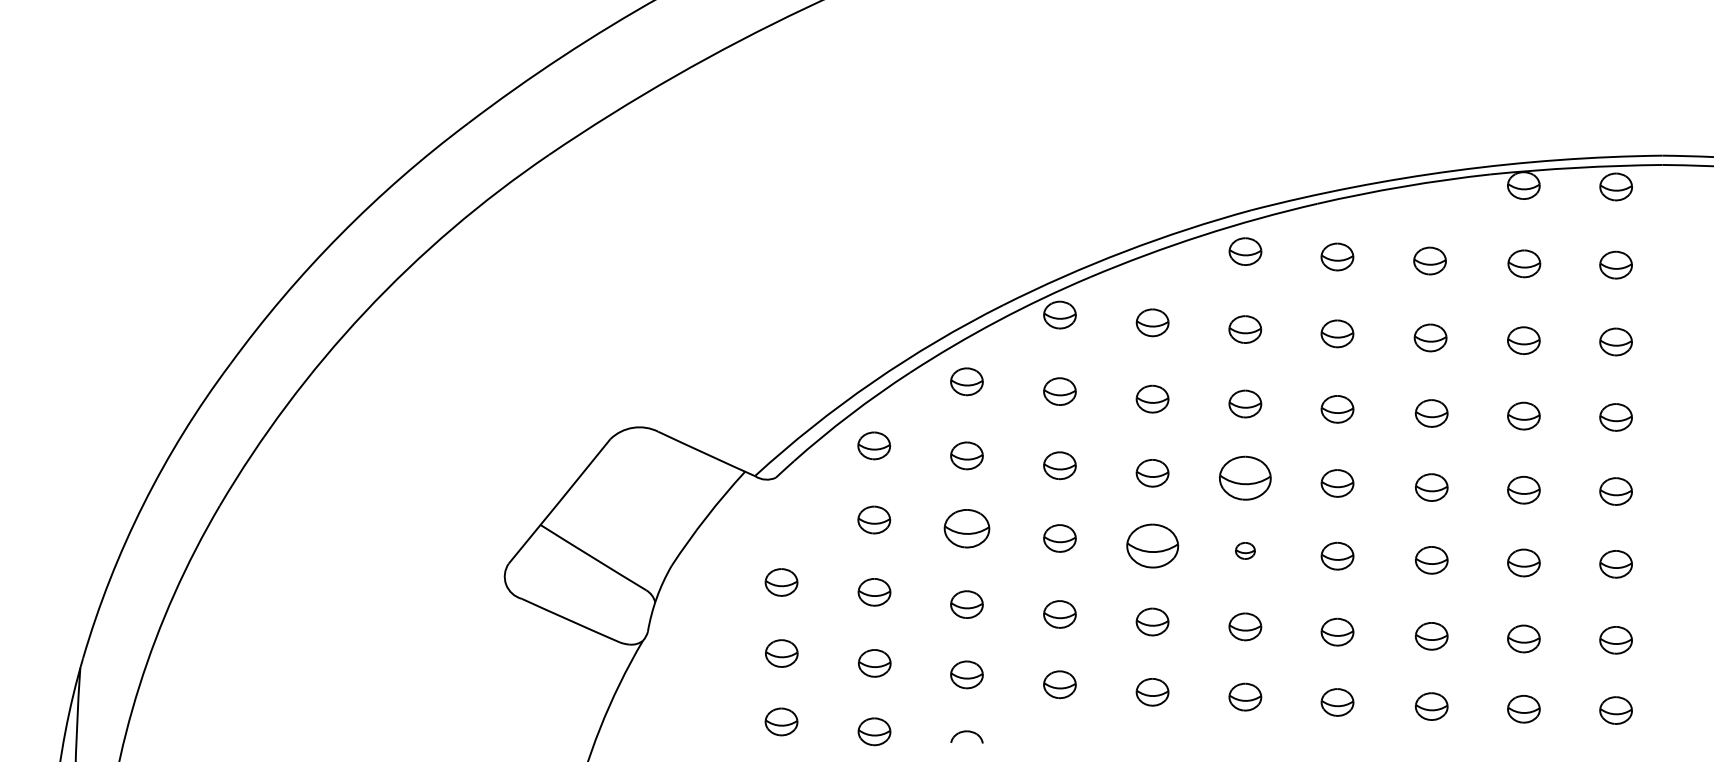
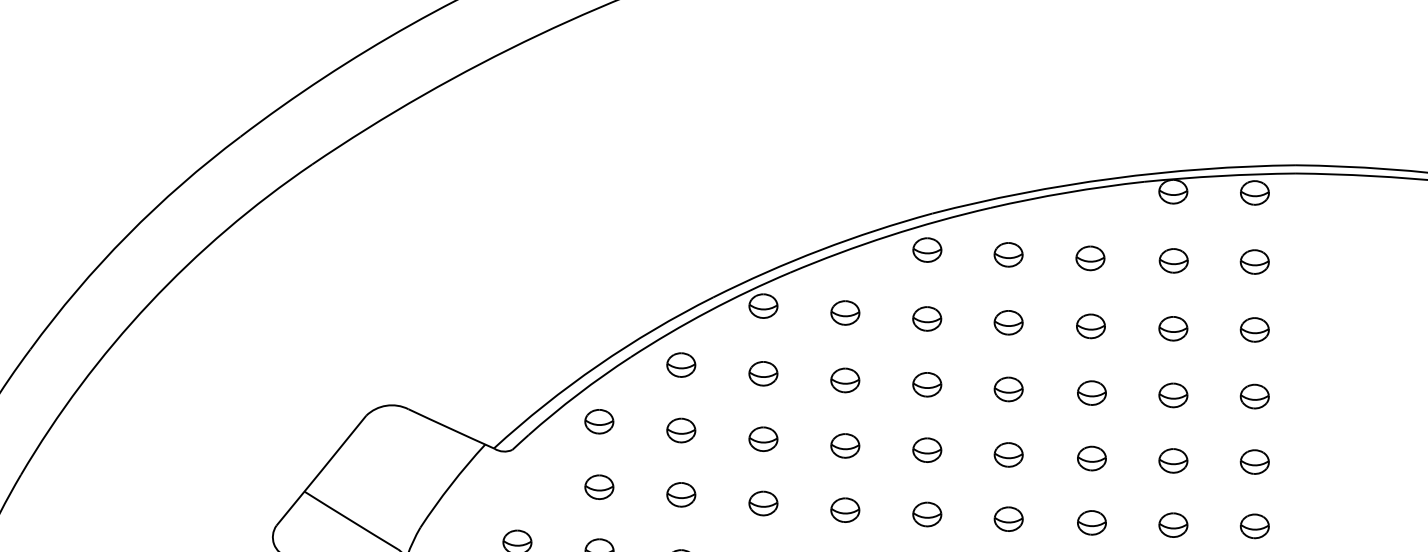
part: (1245, 477) -> (927, 449), size x0.62
part: (966, 528) -> (680, 494), size x0.71
part: (1152, 545) -> (845, 509), size x0.62
part: (1245, 550) -> (927, 514), size x1.67

